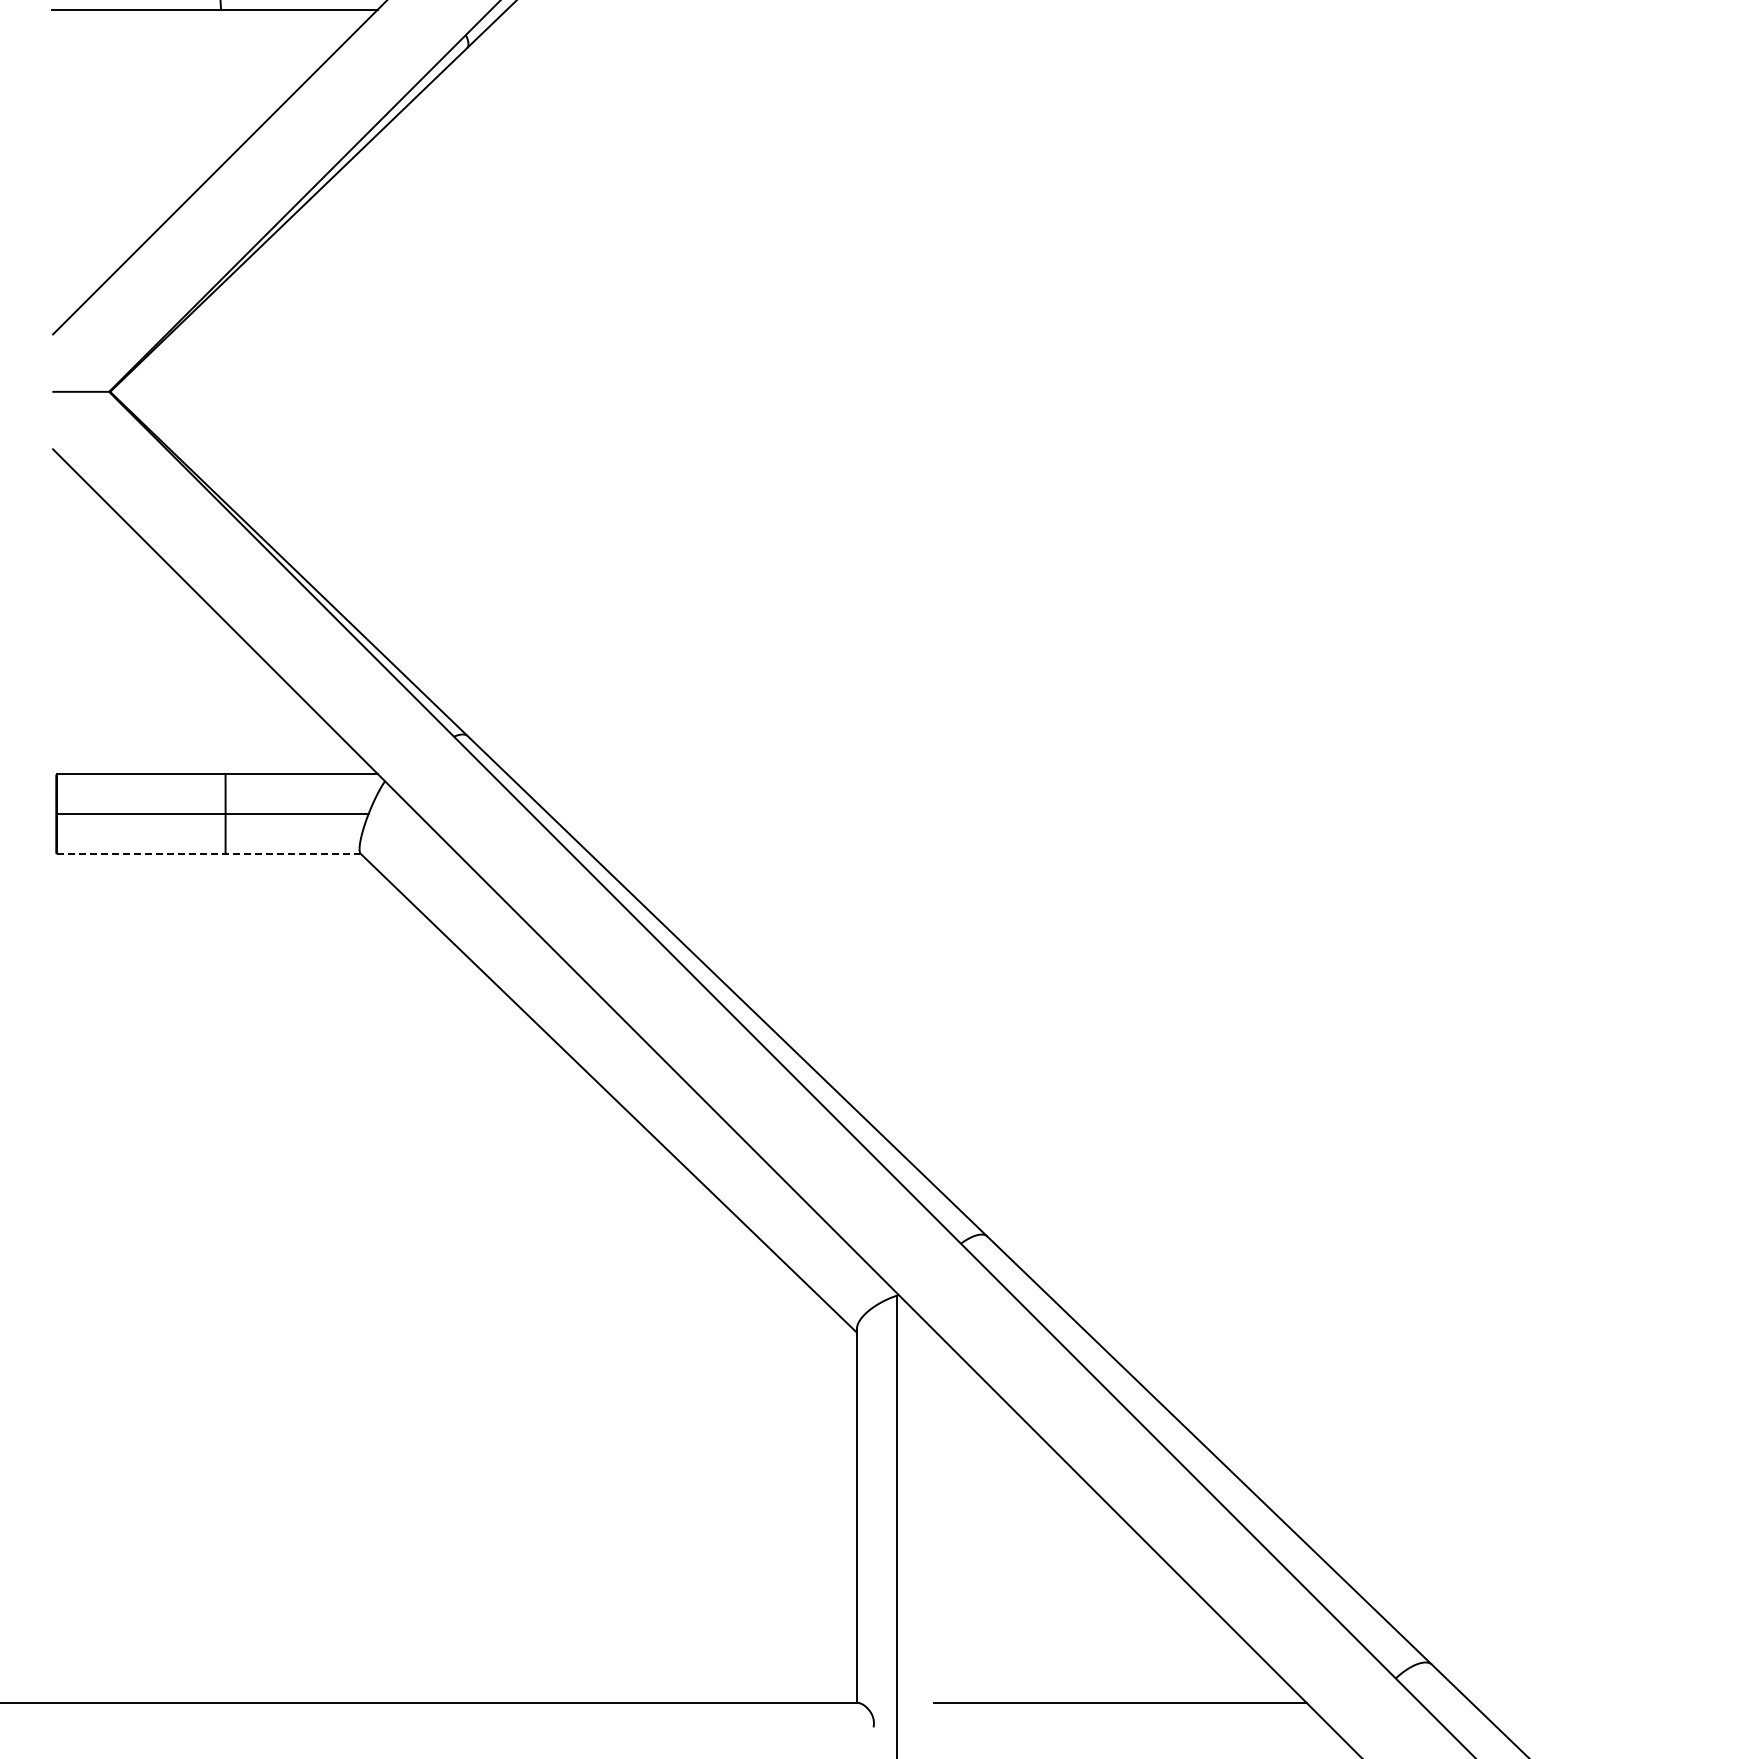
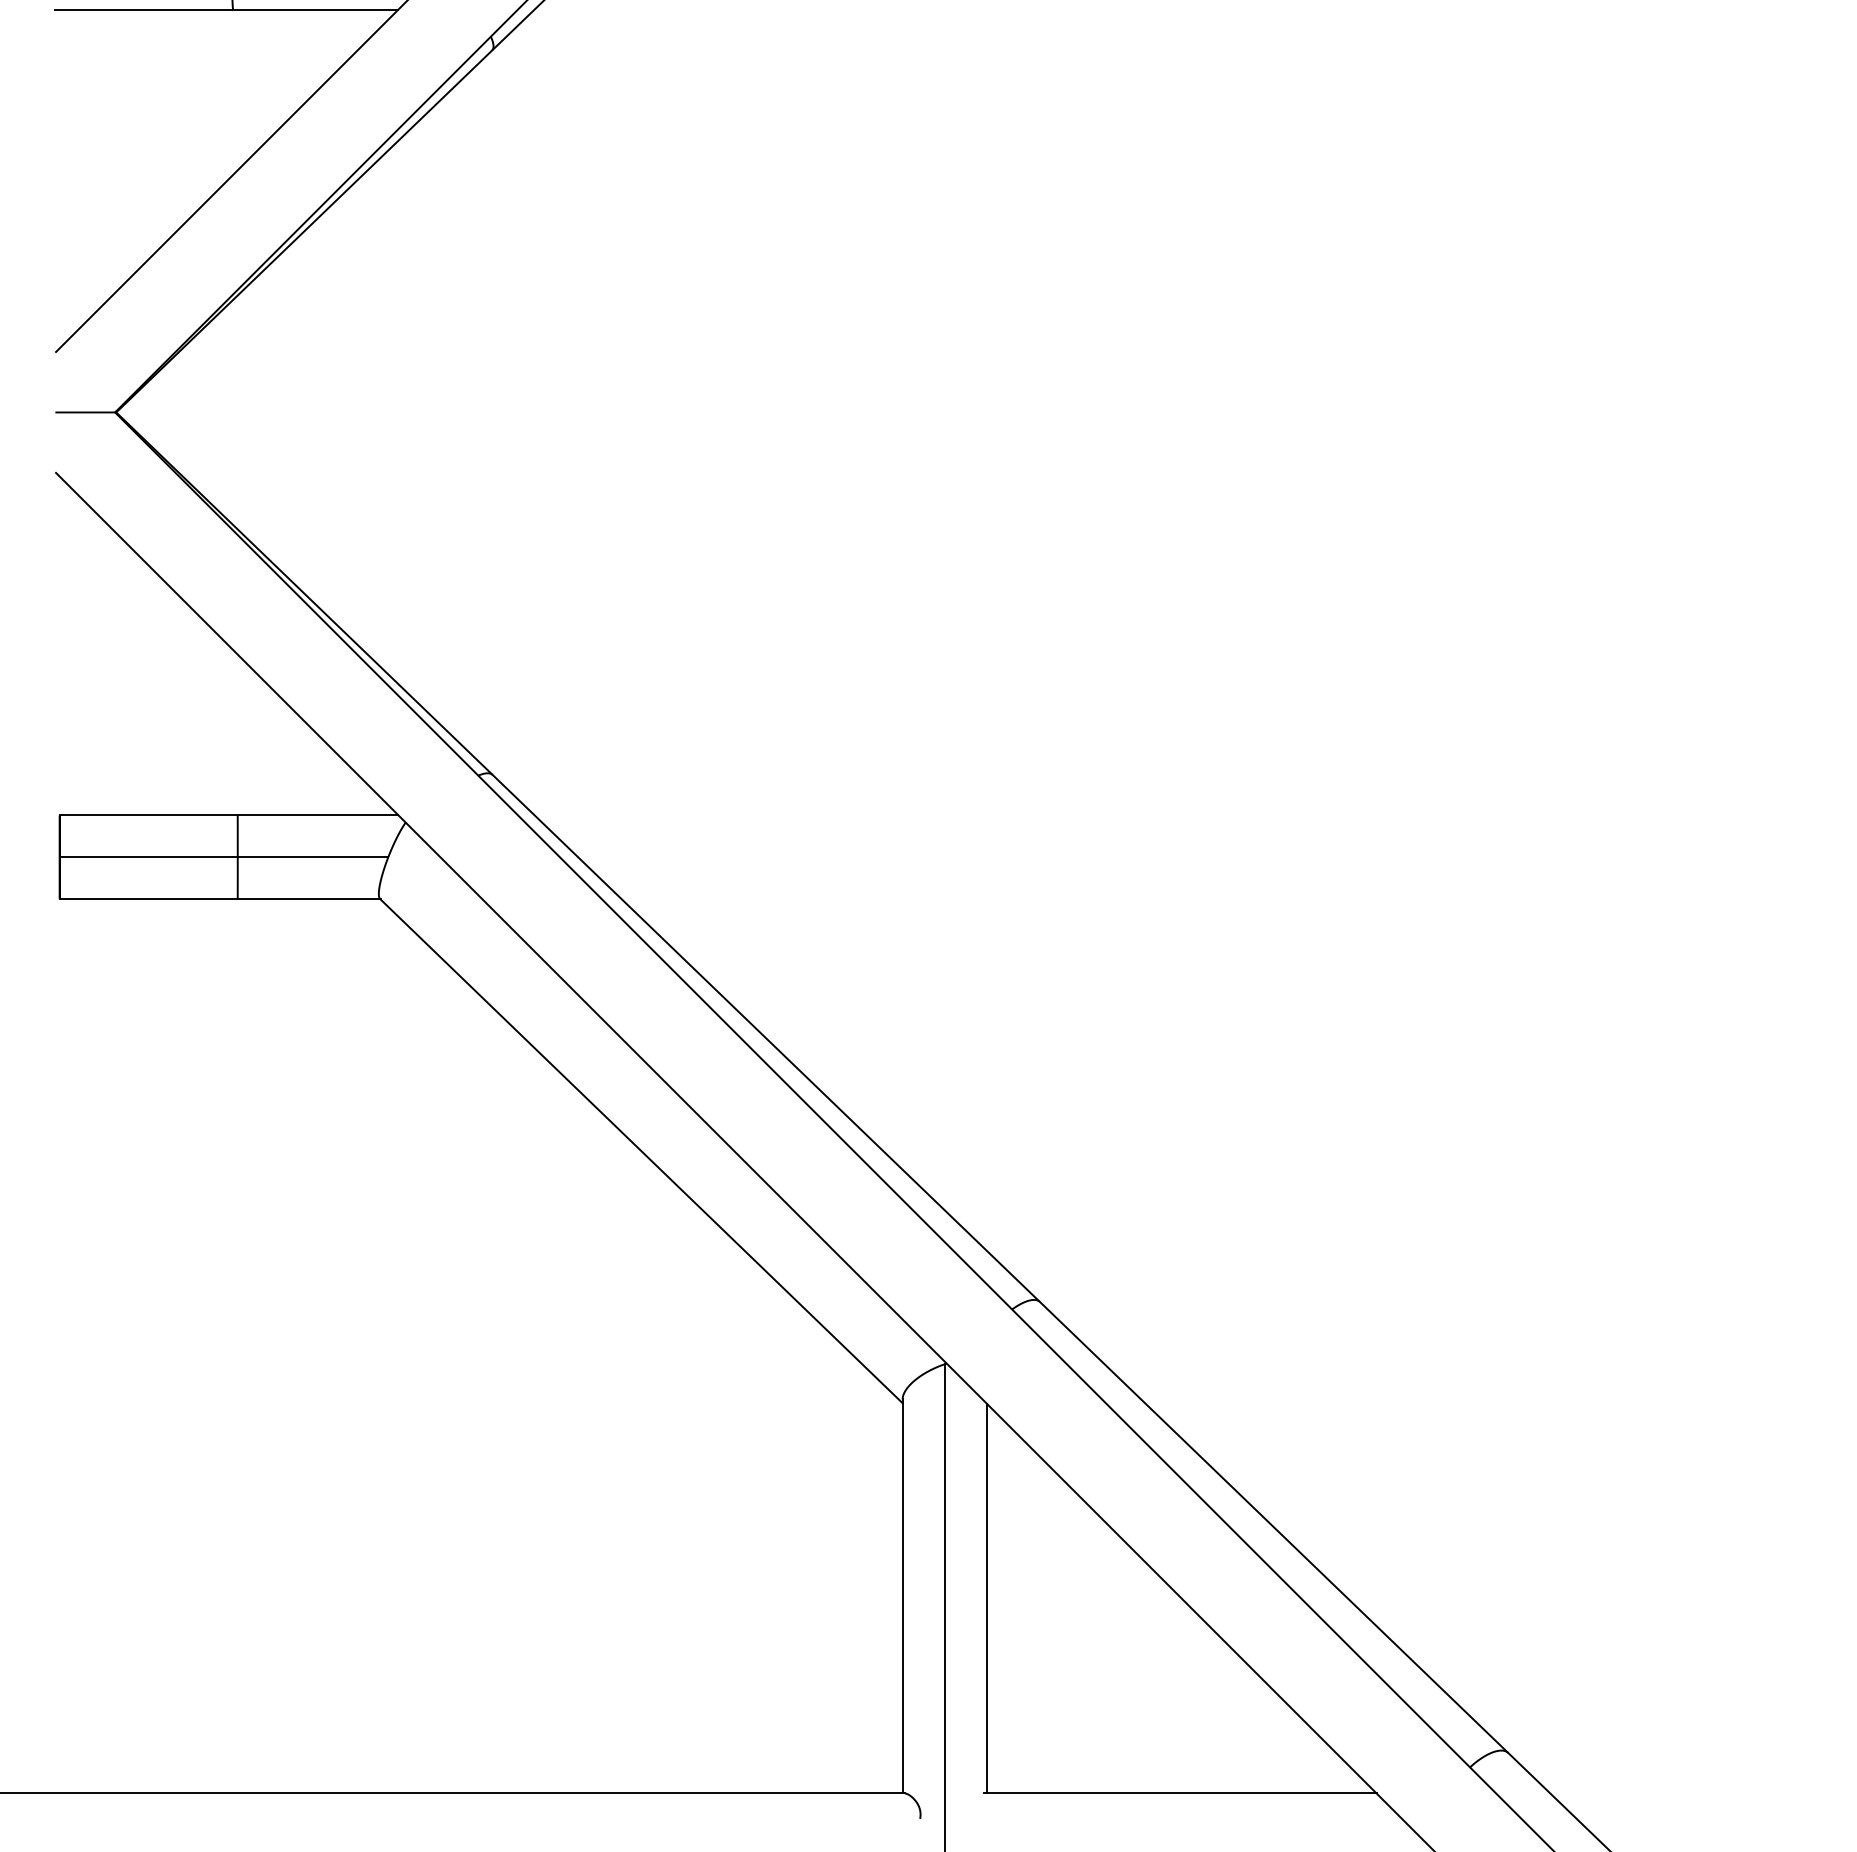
line: (208, 854) -> (219, 899), dashed -> solid
line: (937, 1518) -> (987, 1598), added

